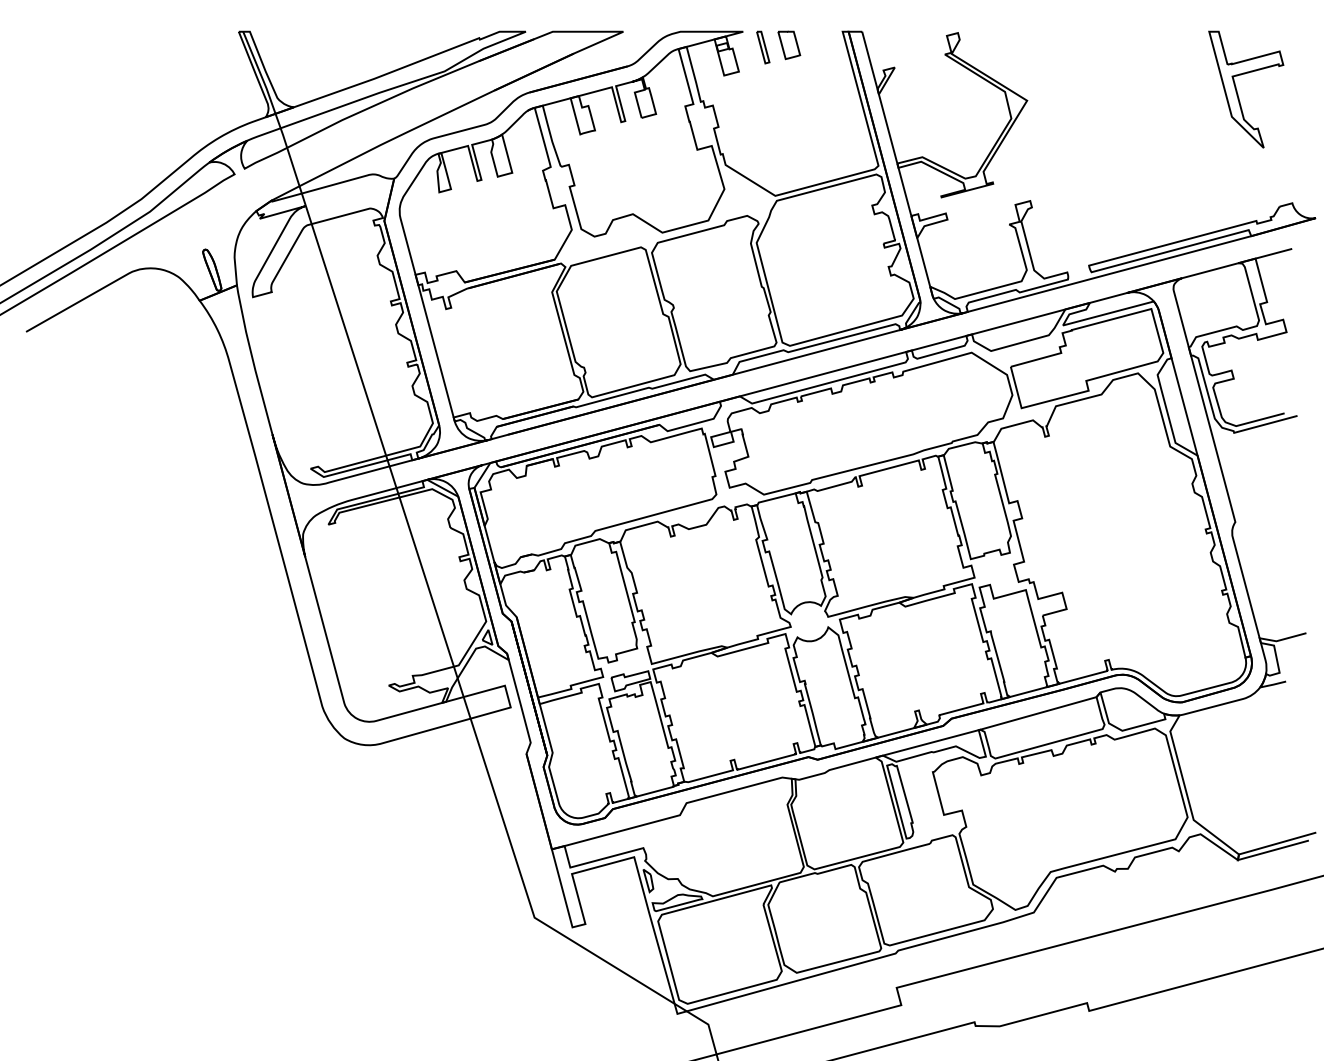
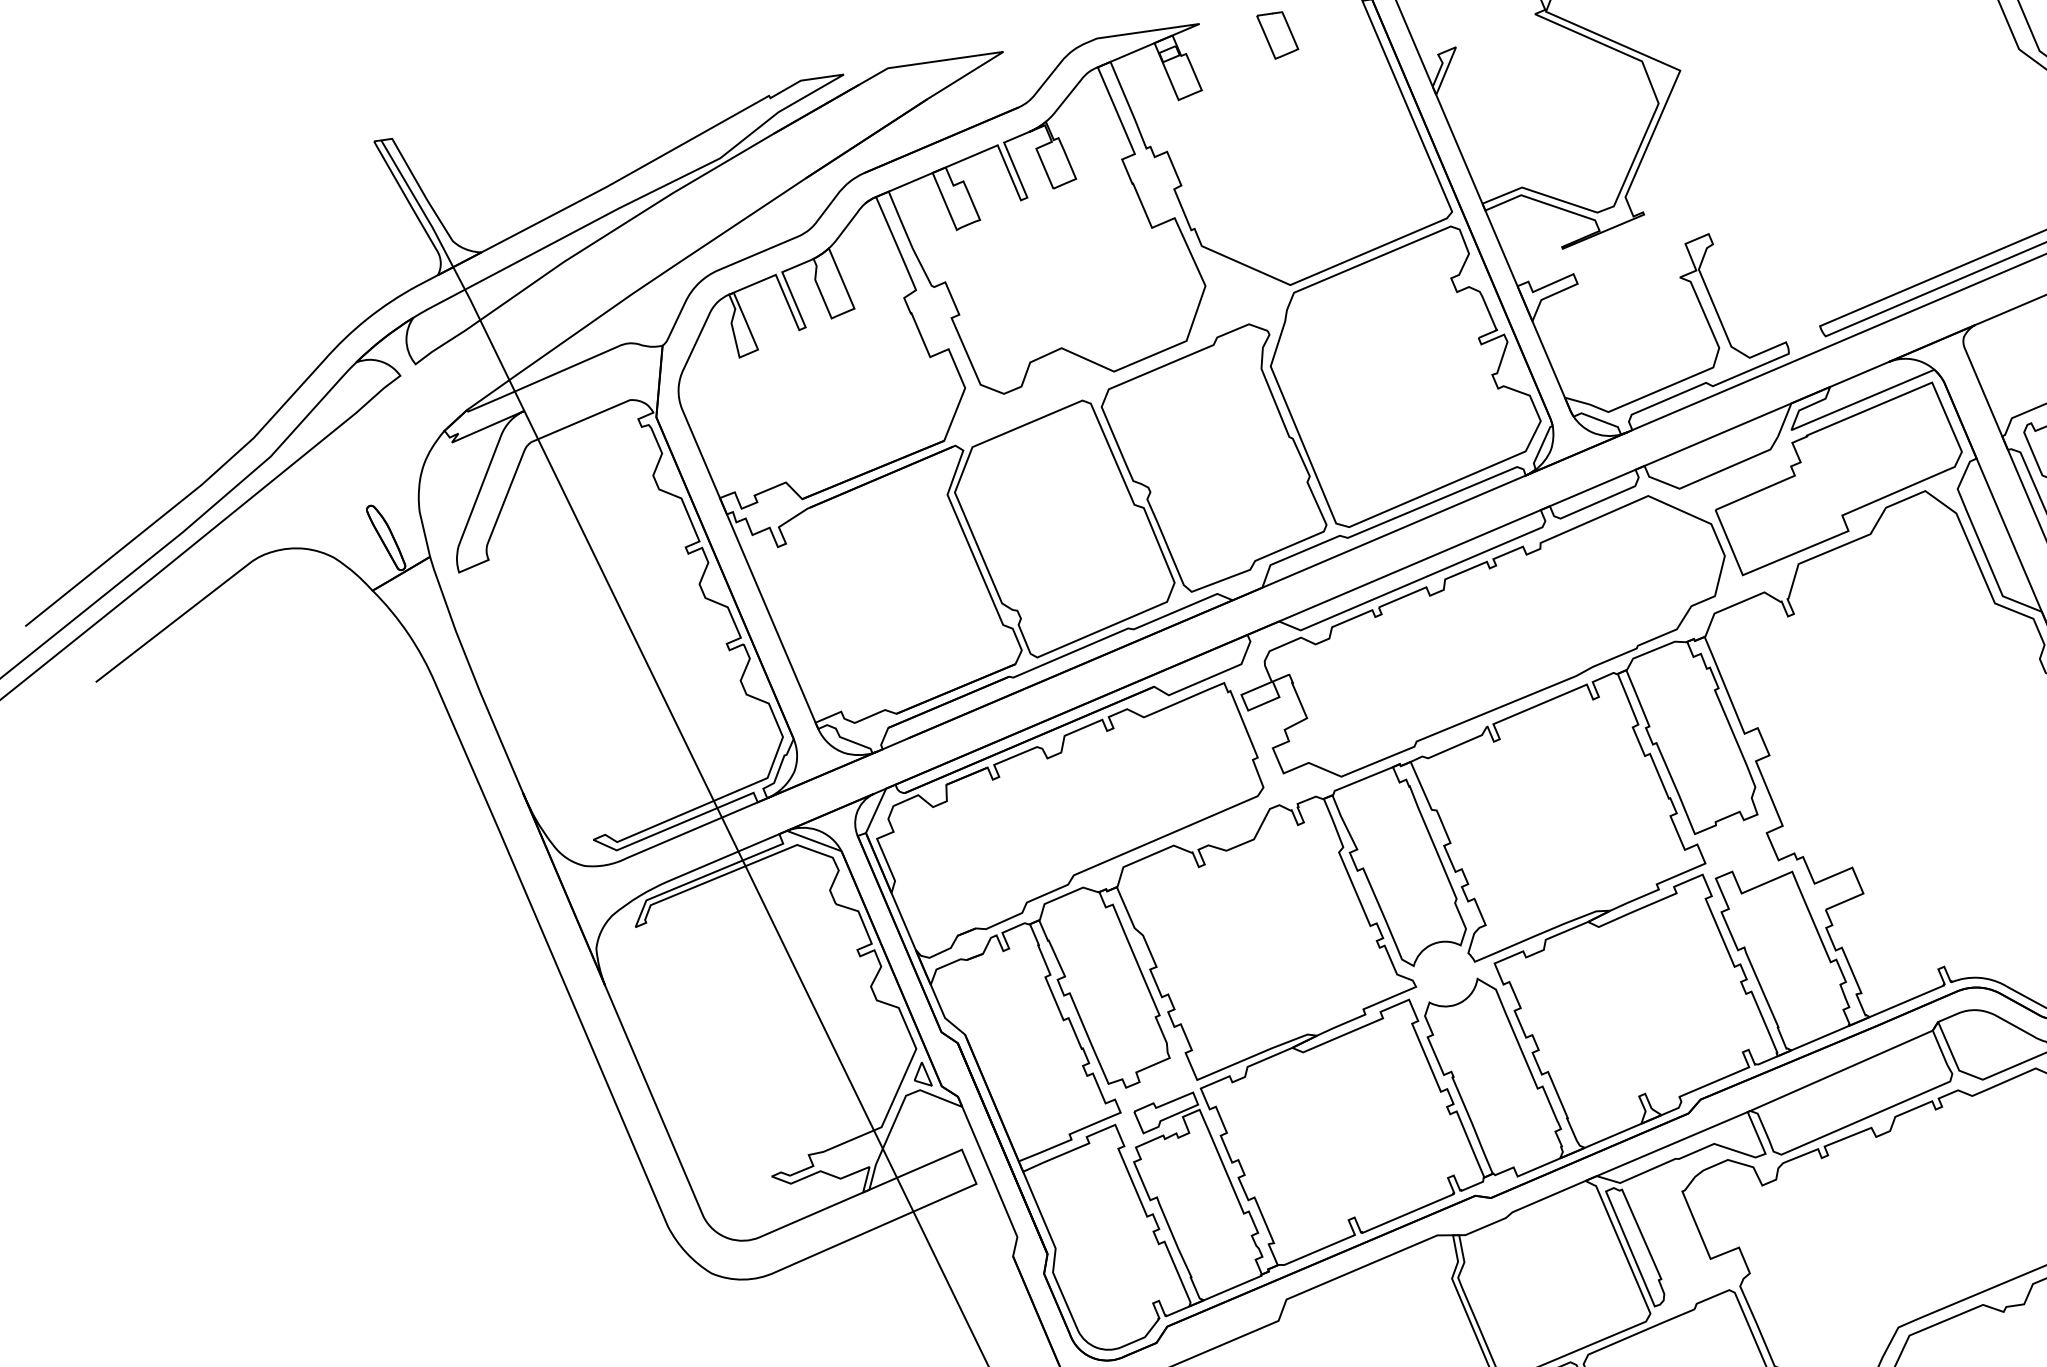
part: (763, 47) -> (1236, 44), removed

